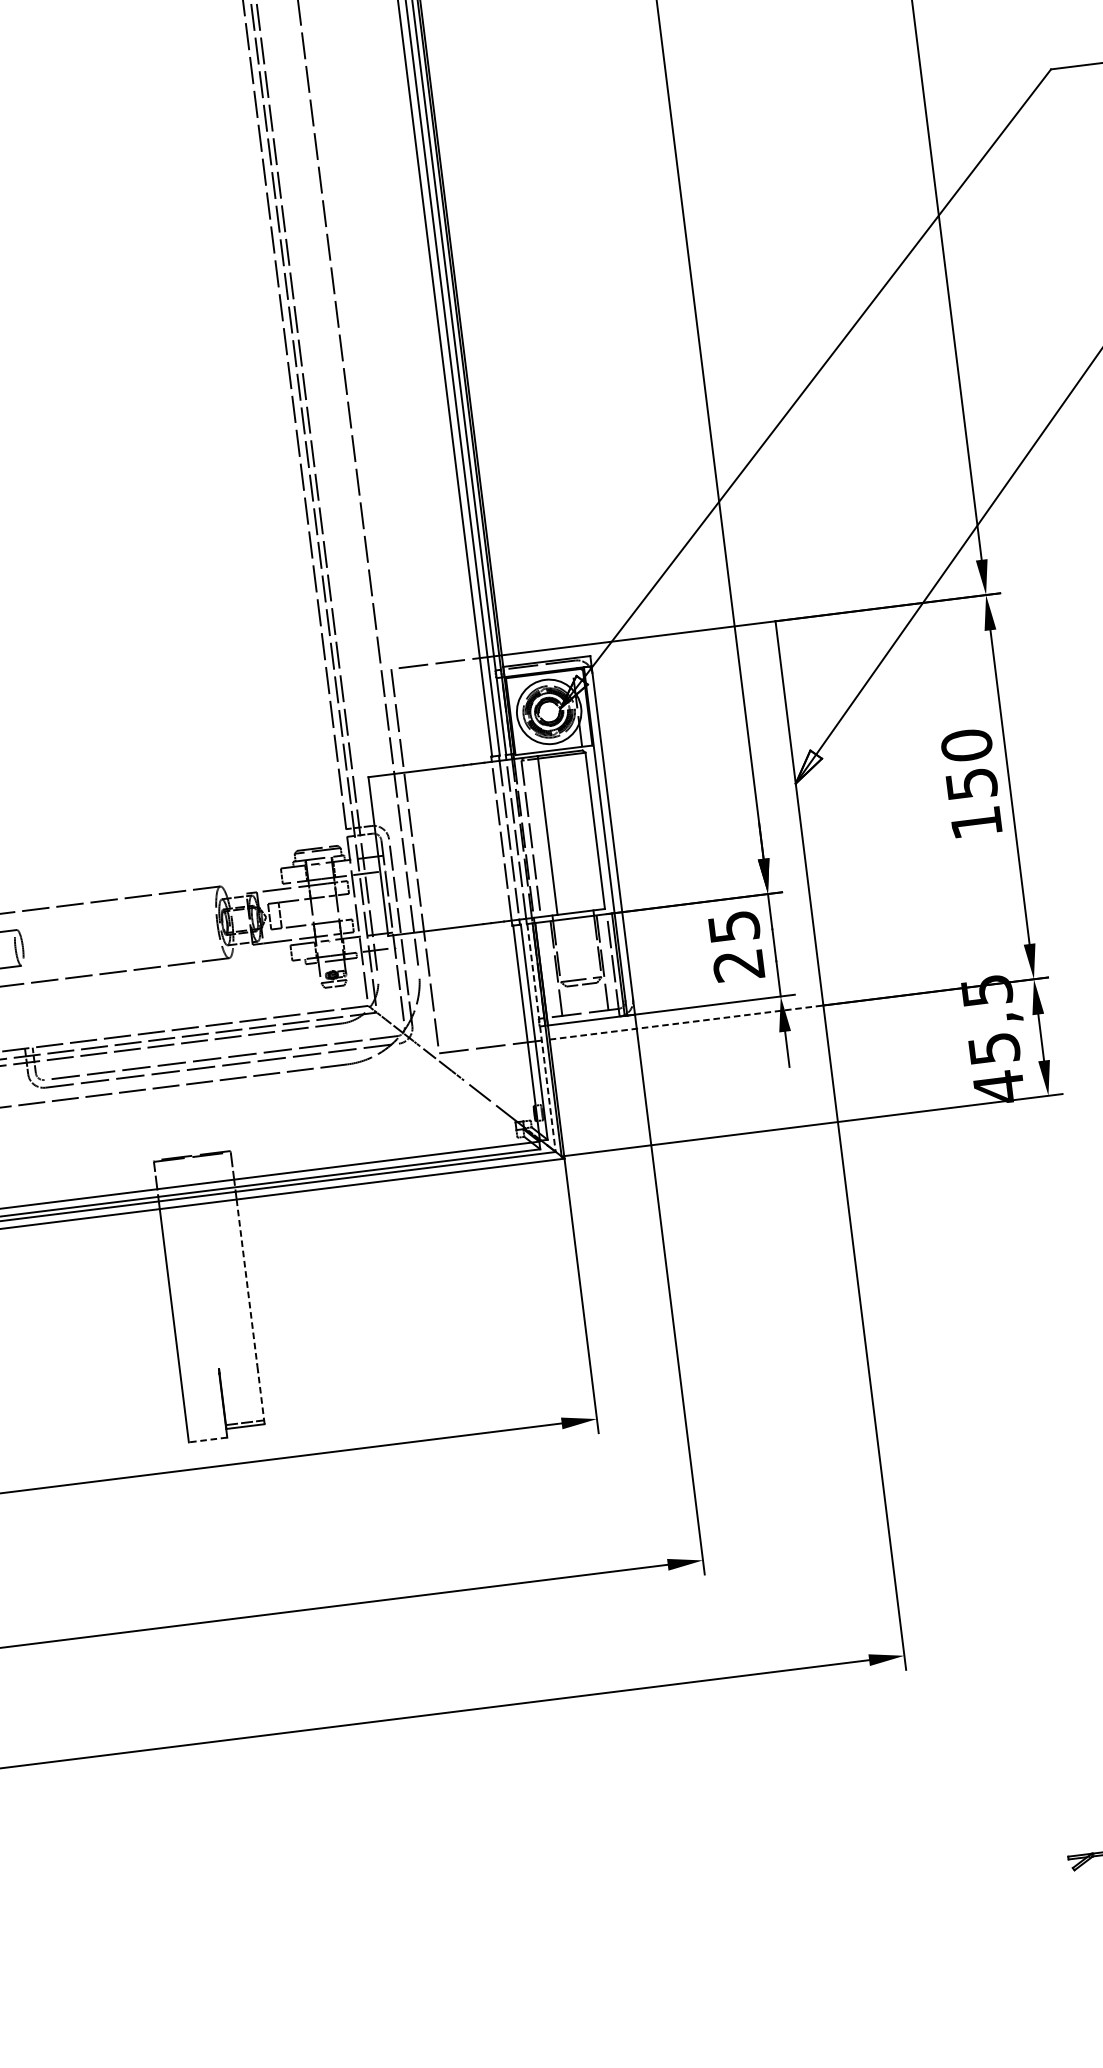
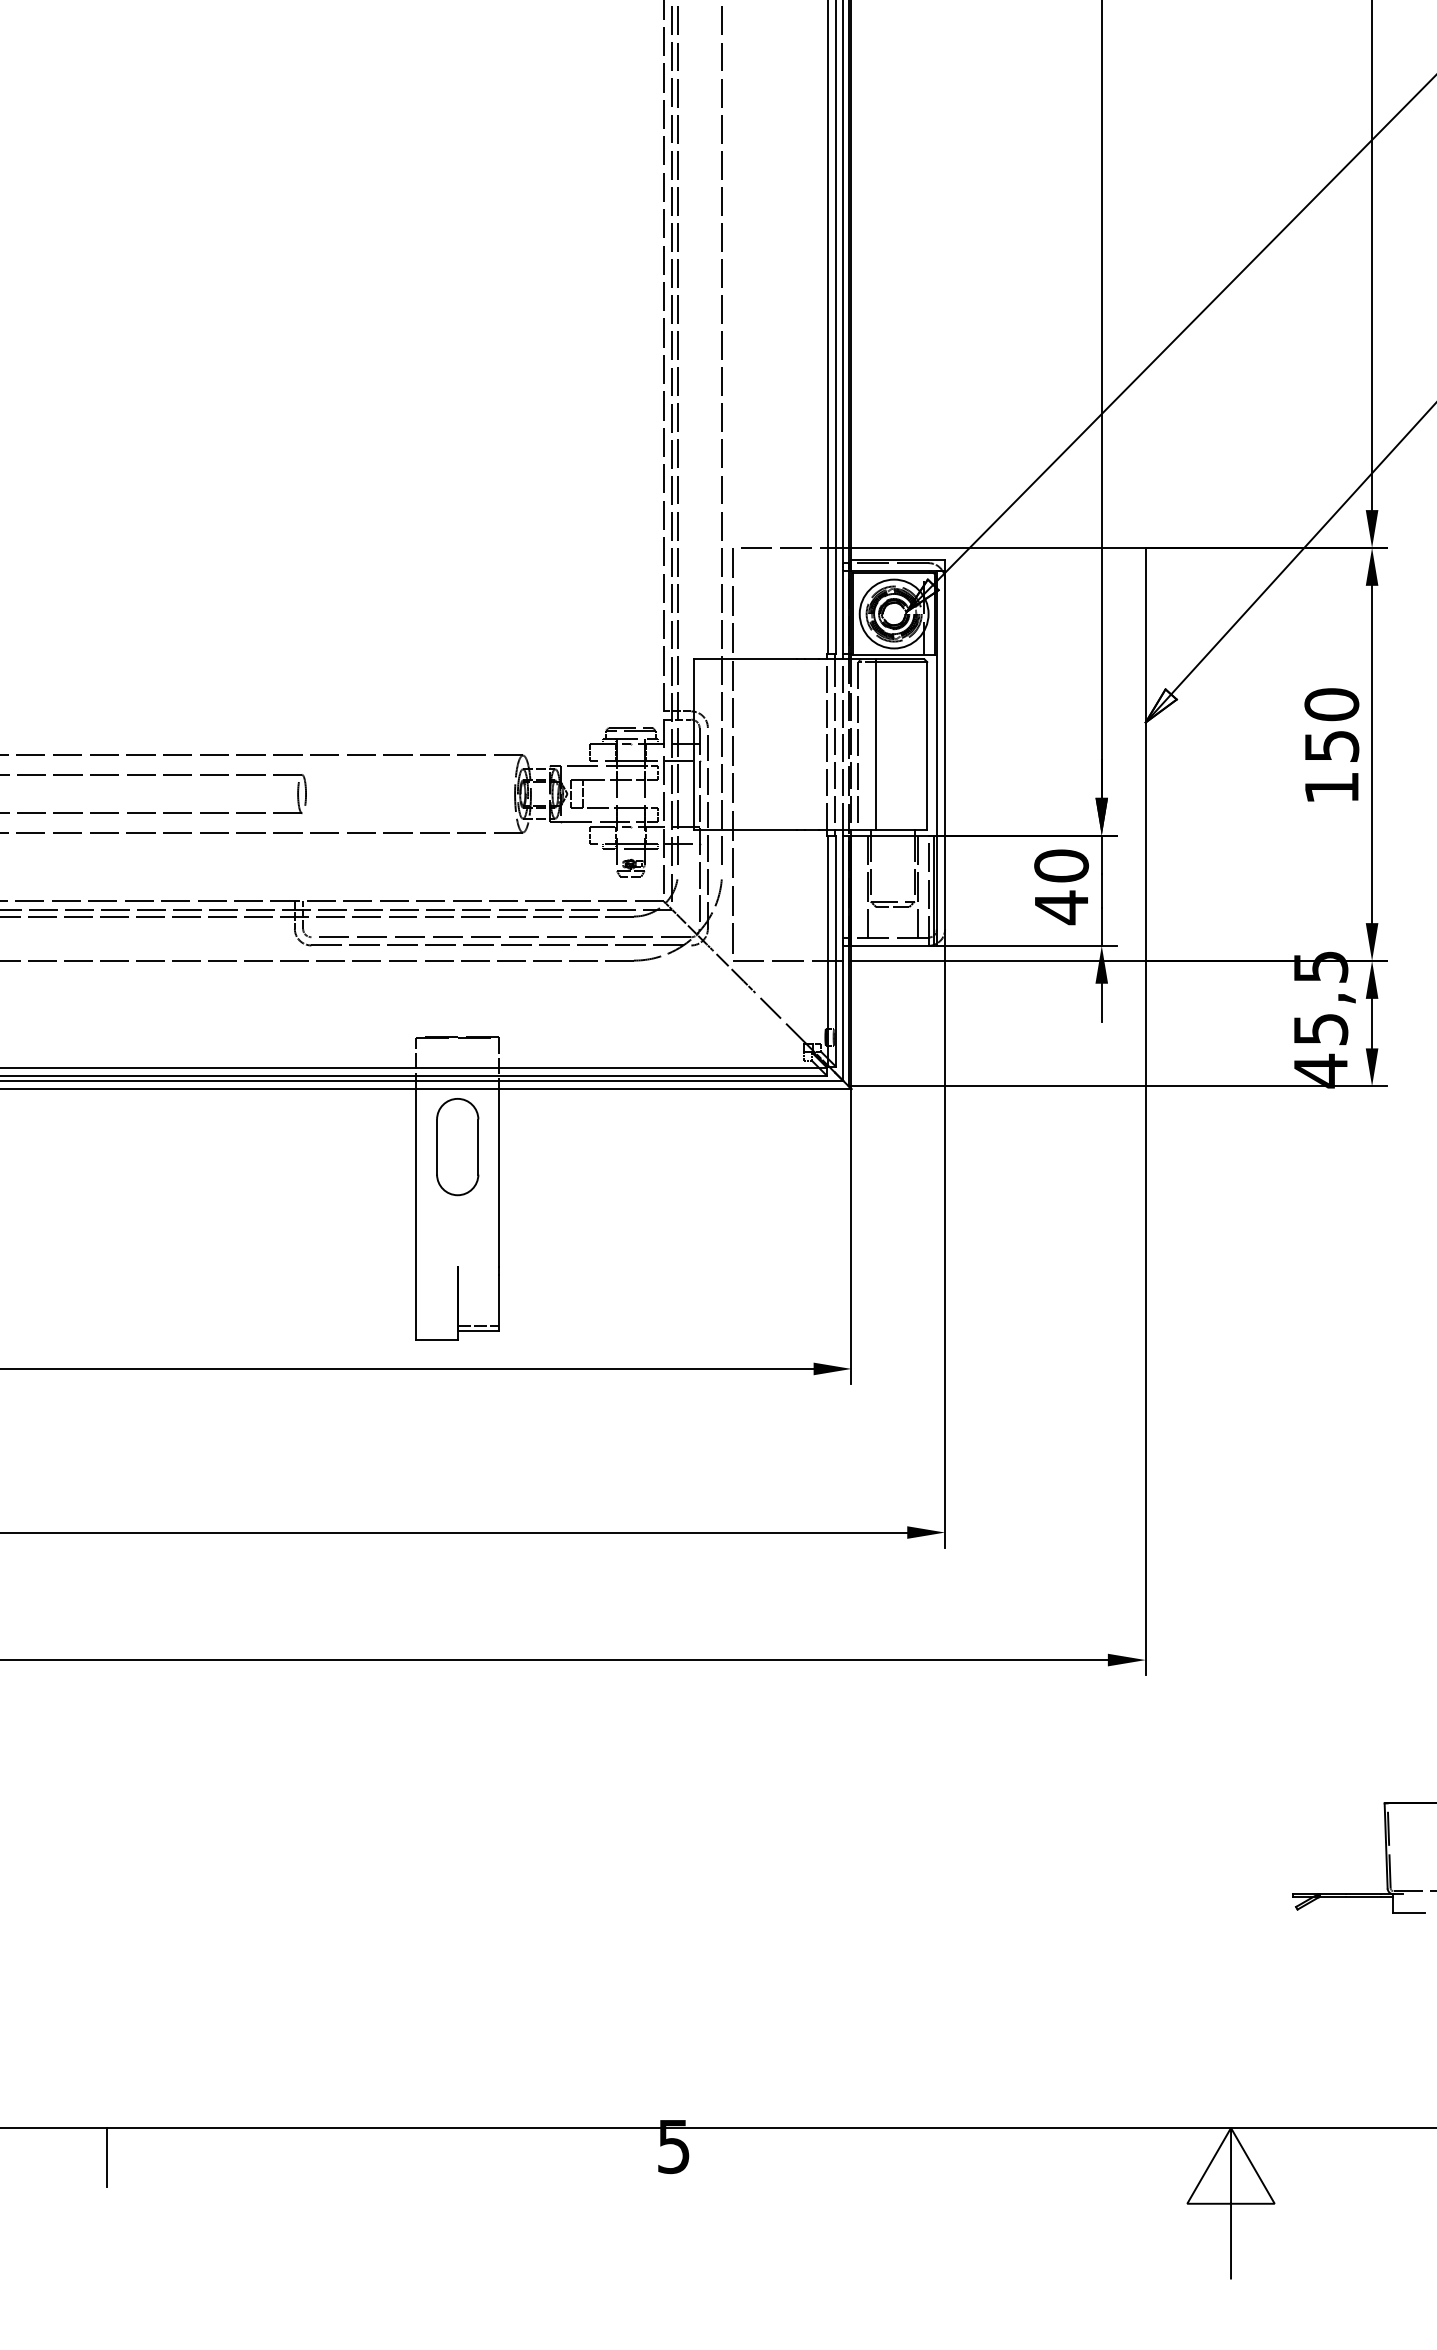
text: (736, 946) -> (1061, 887), 25 -> 40
line: (687, 1022) -> (999, 961), dashed -> solid
line: (541, 1038) -> (843, 958), dashed -> solid
part: (204, 1258) -> (457, 1147), added
line: (247, 1281) -> (499, 1177), dashed -> solid
line: (261, 1398) -> (499, 1302), dashed -> solid
line: (208, 1439) -> (437, 1339), dashed -> solid

